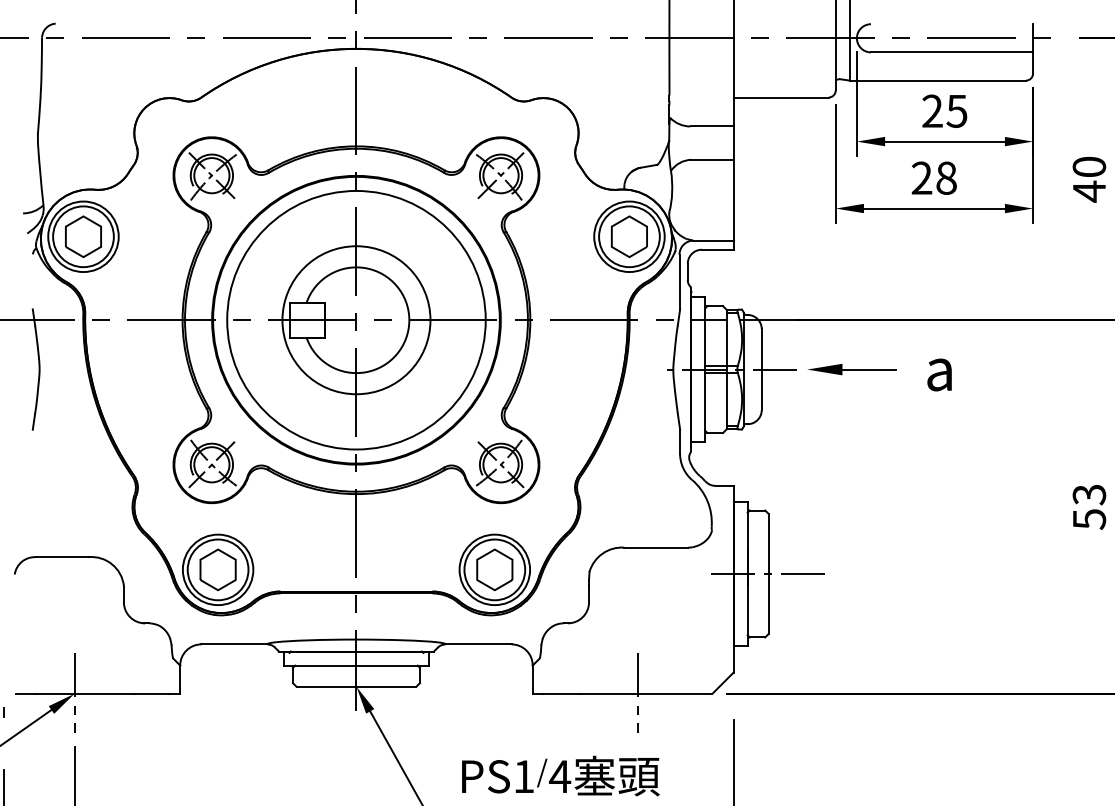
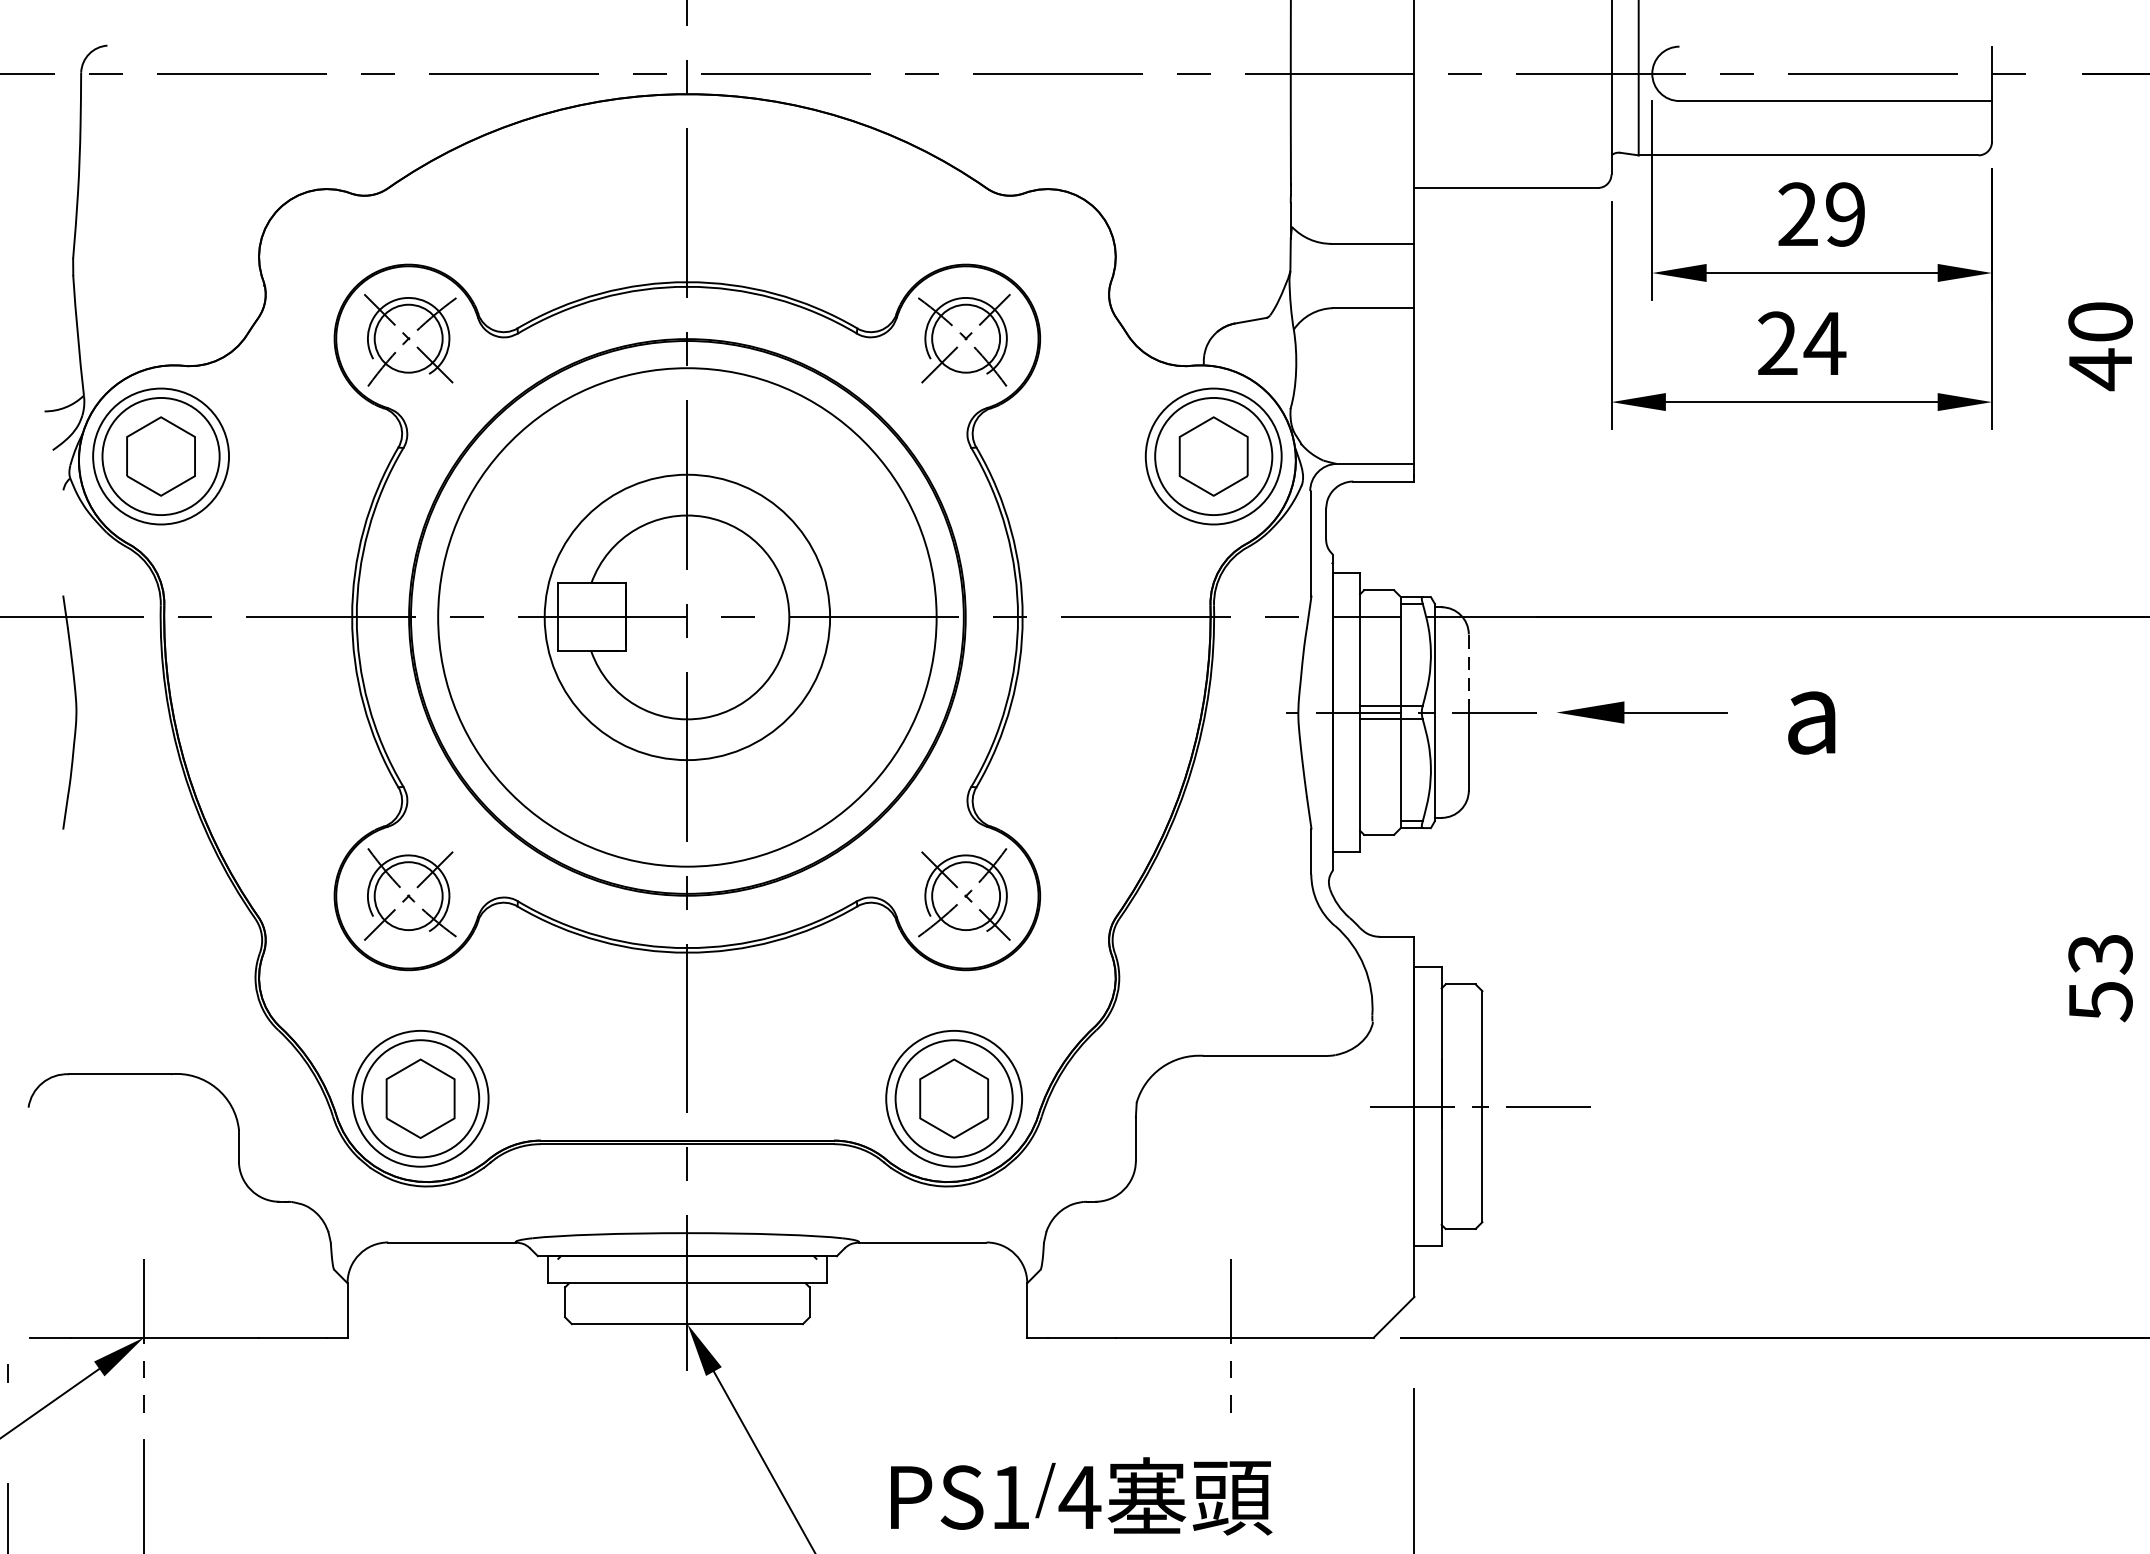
text: (956, 110) -> (1844, 213), 25 -> 29
text: (946, 177) -> (1825, 342), 28 -> 24
line: (761, 348) -> (1468, 671), solid -> dashed

